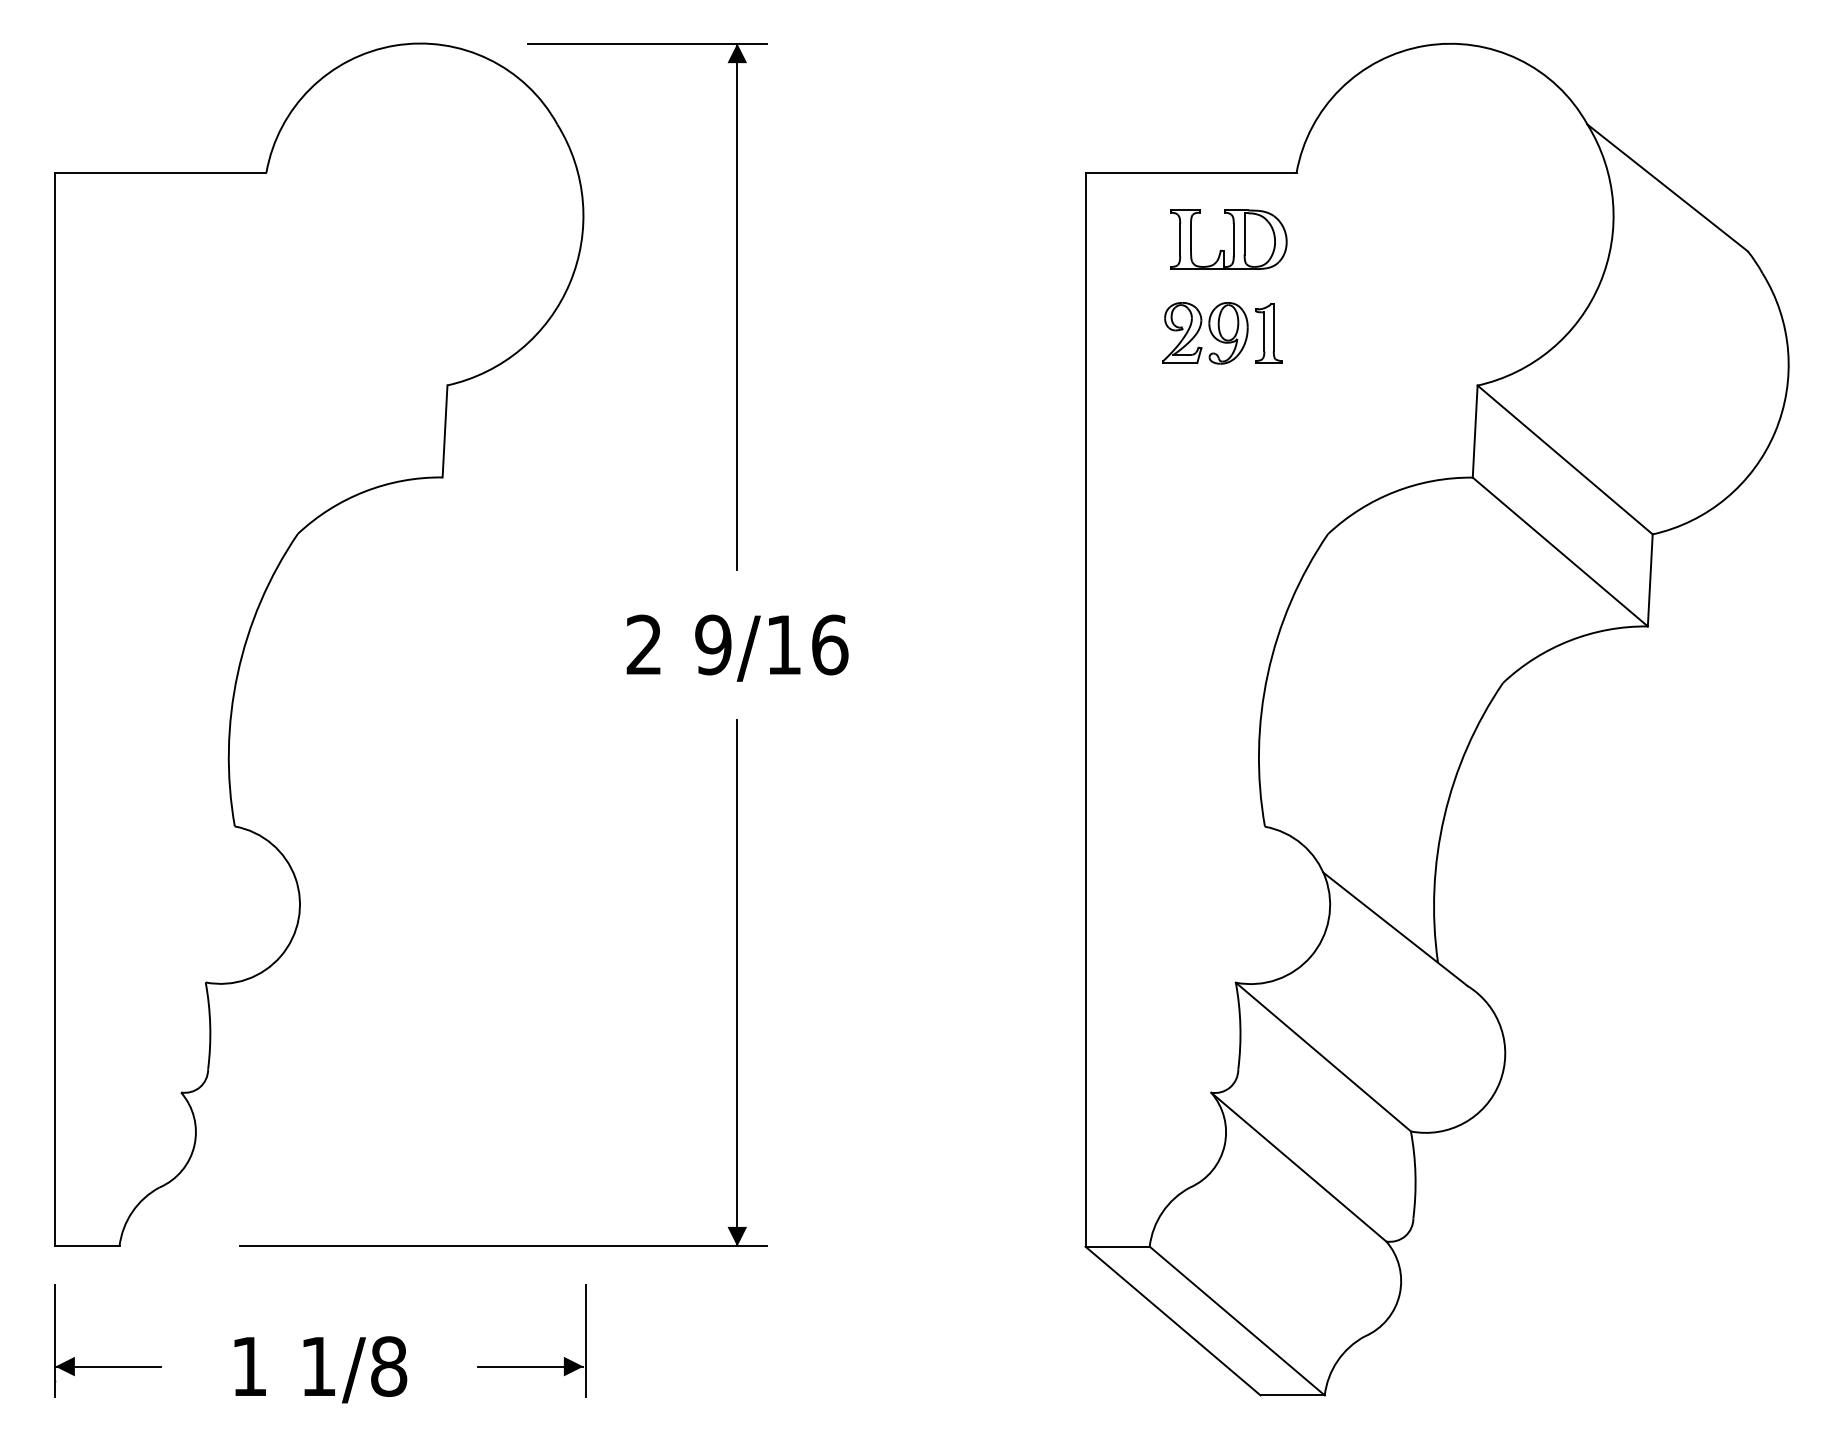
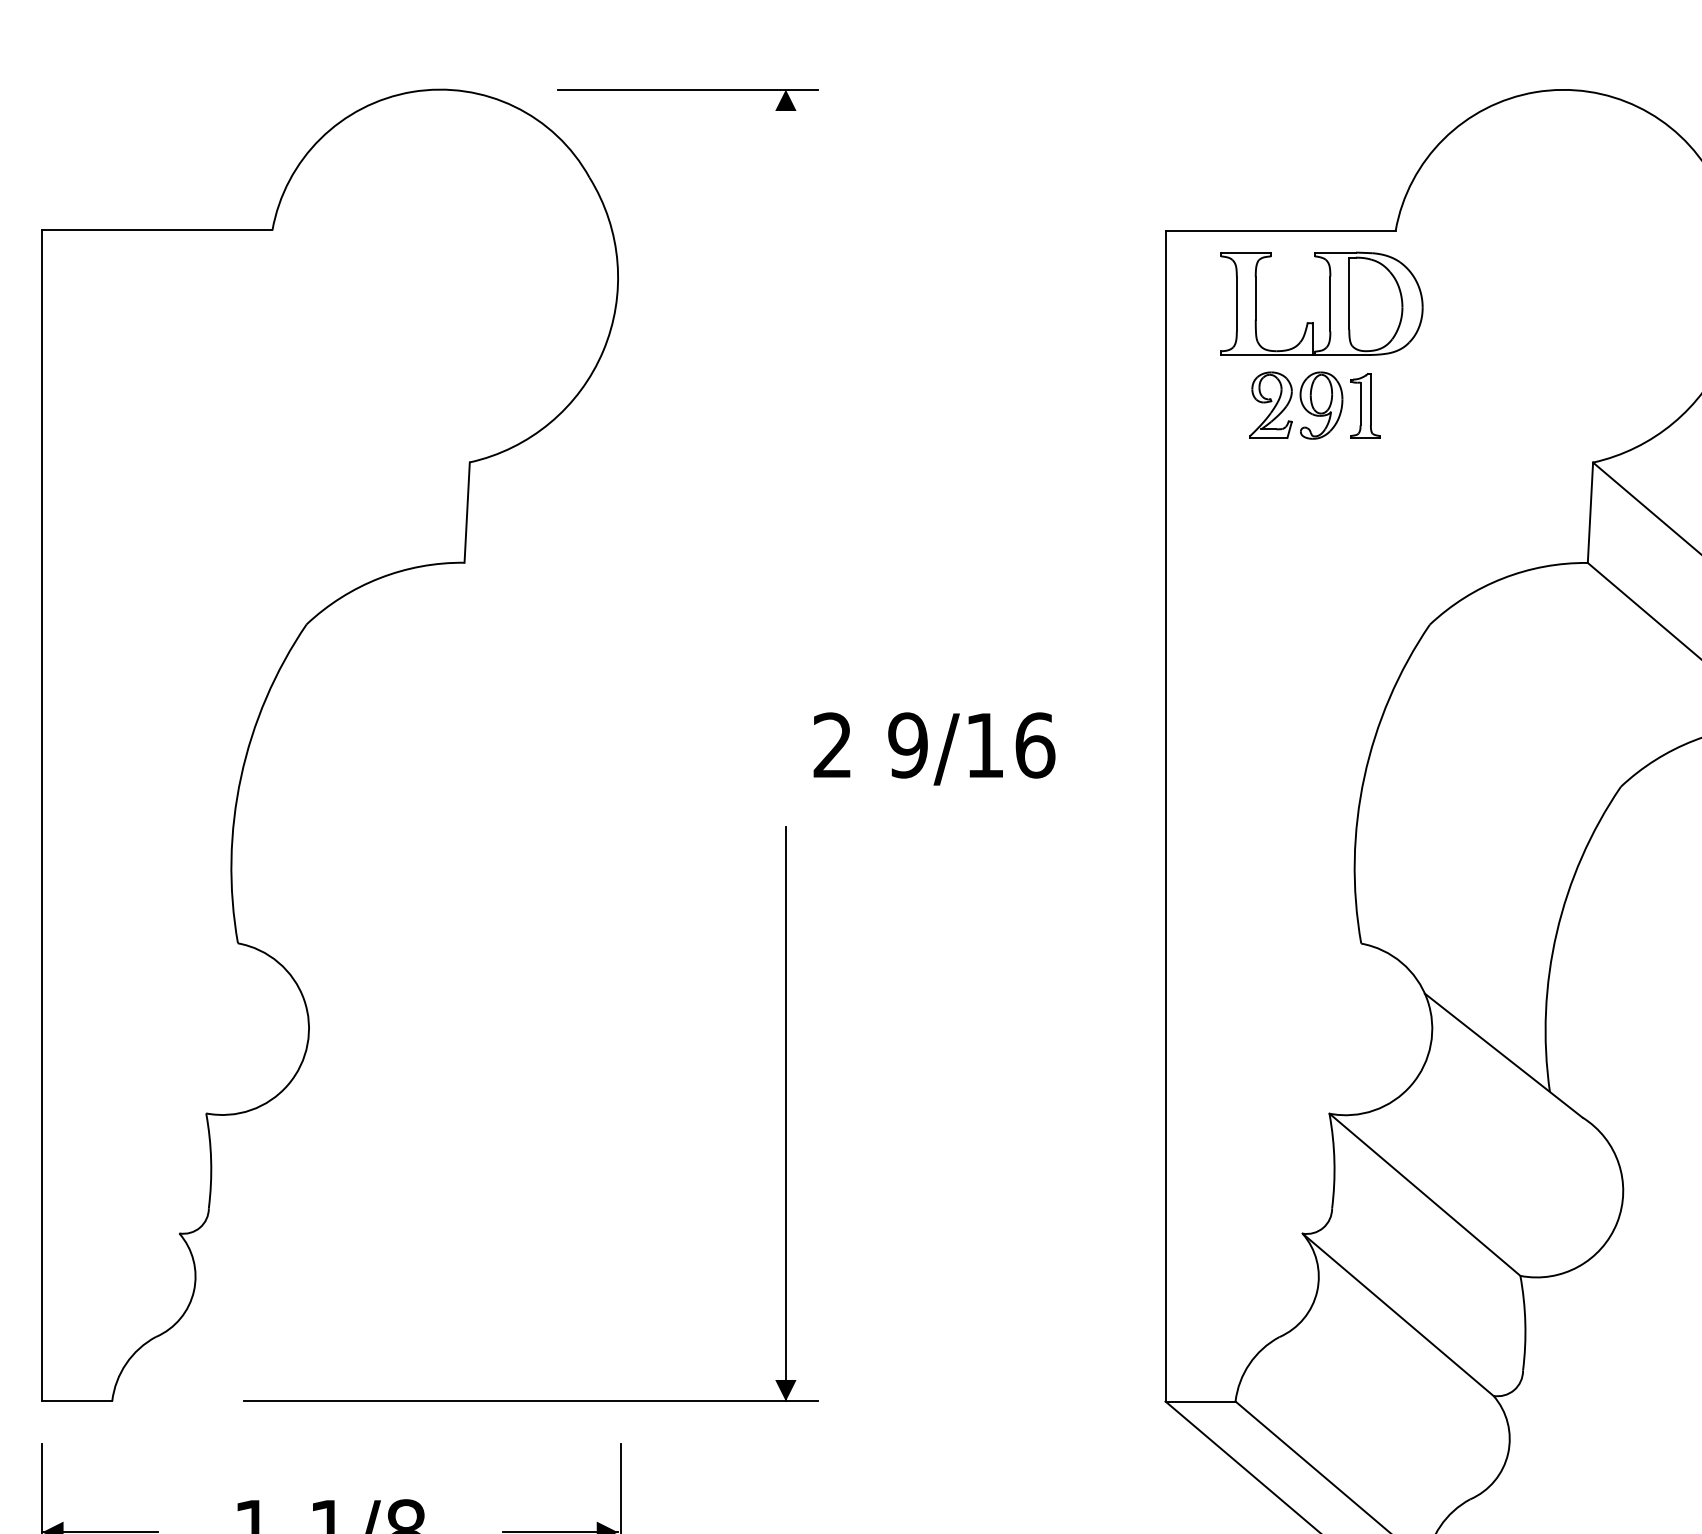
part: (1228, 239) -> (1321, 303), size x1.6
line: (737, 306) -> (786, 376), removed
text: (737, 647) -> (934, 748), moved

